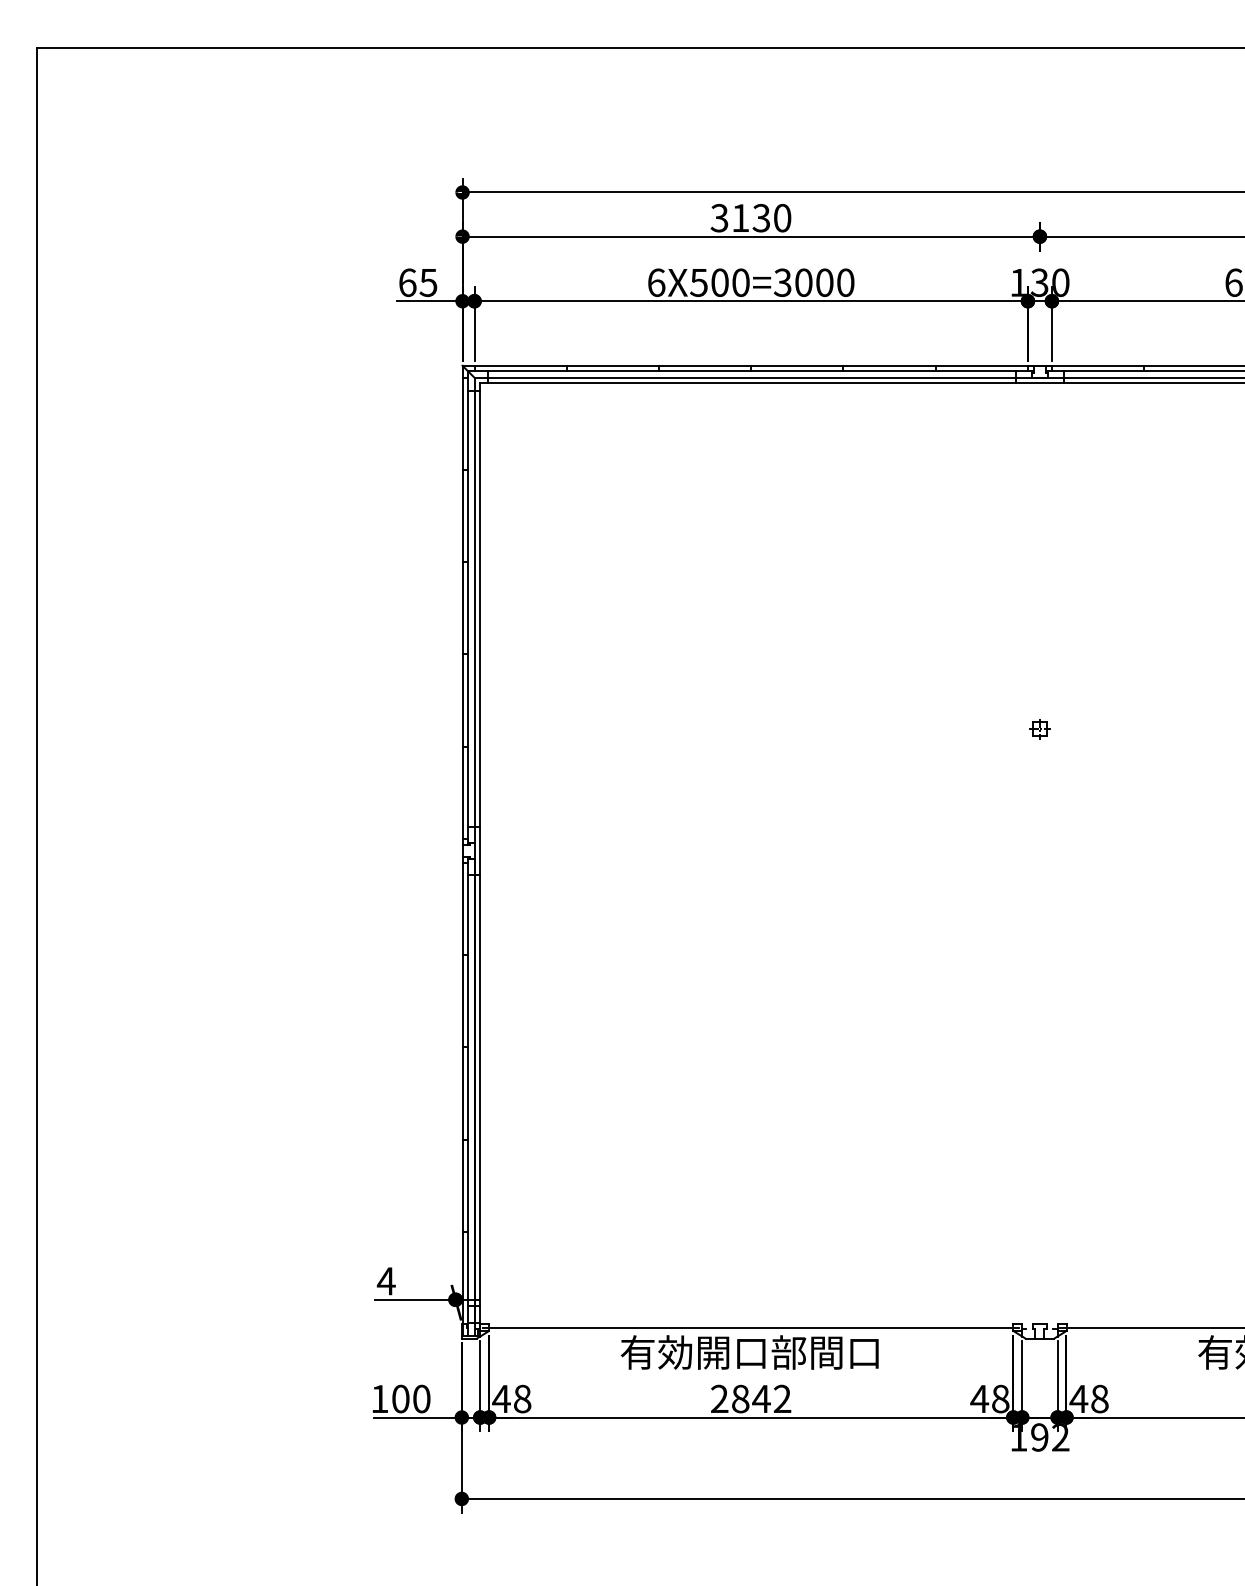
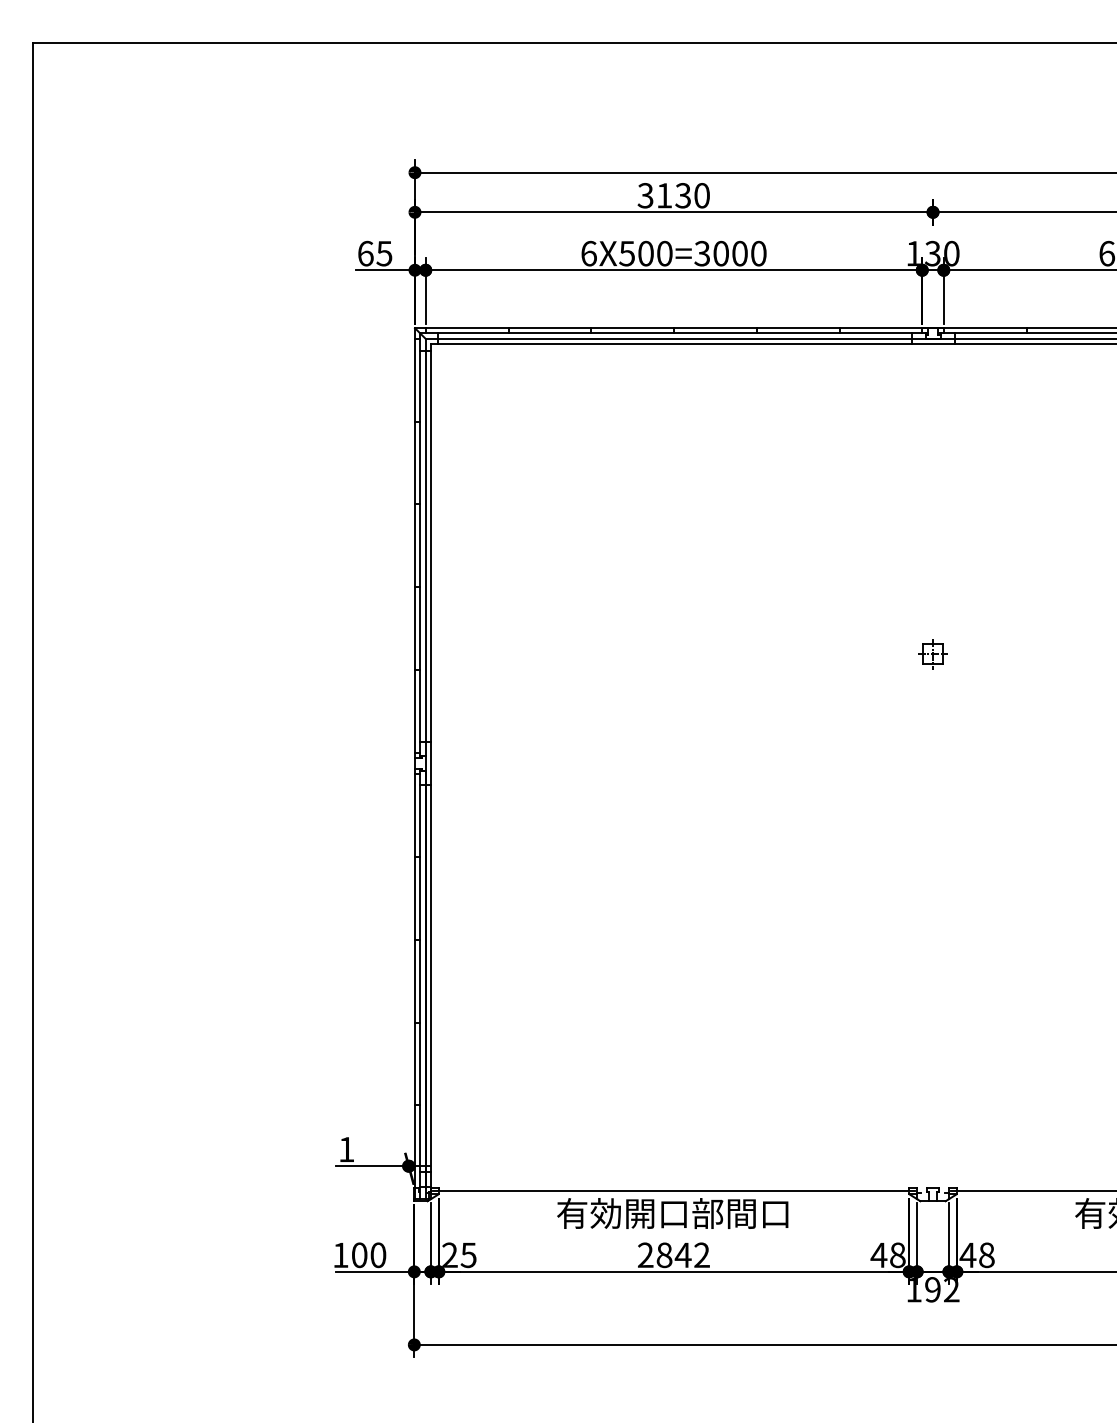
part: (1040, 729) -> (933, 654), size x1.6
text: (386, 1281) -> (346, 1149), 4 -> 1
text: (511, 1398) -> (458, 1254), 48 -> 25

